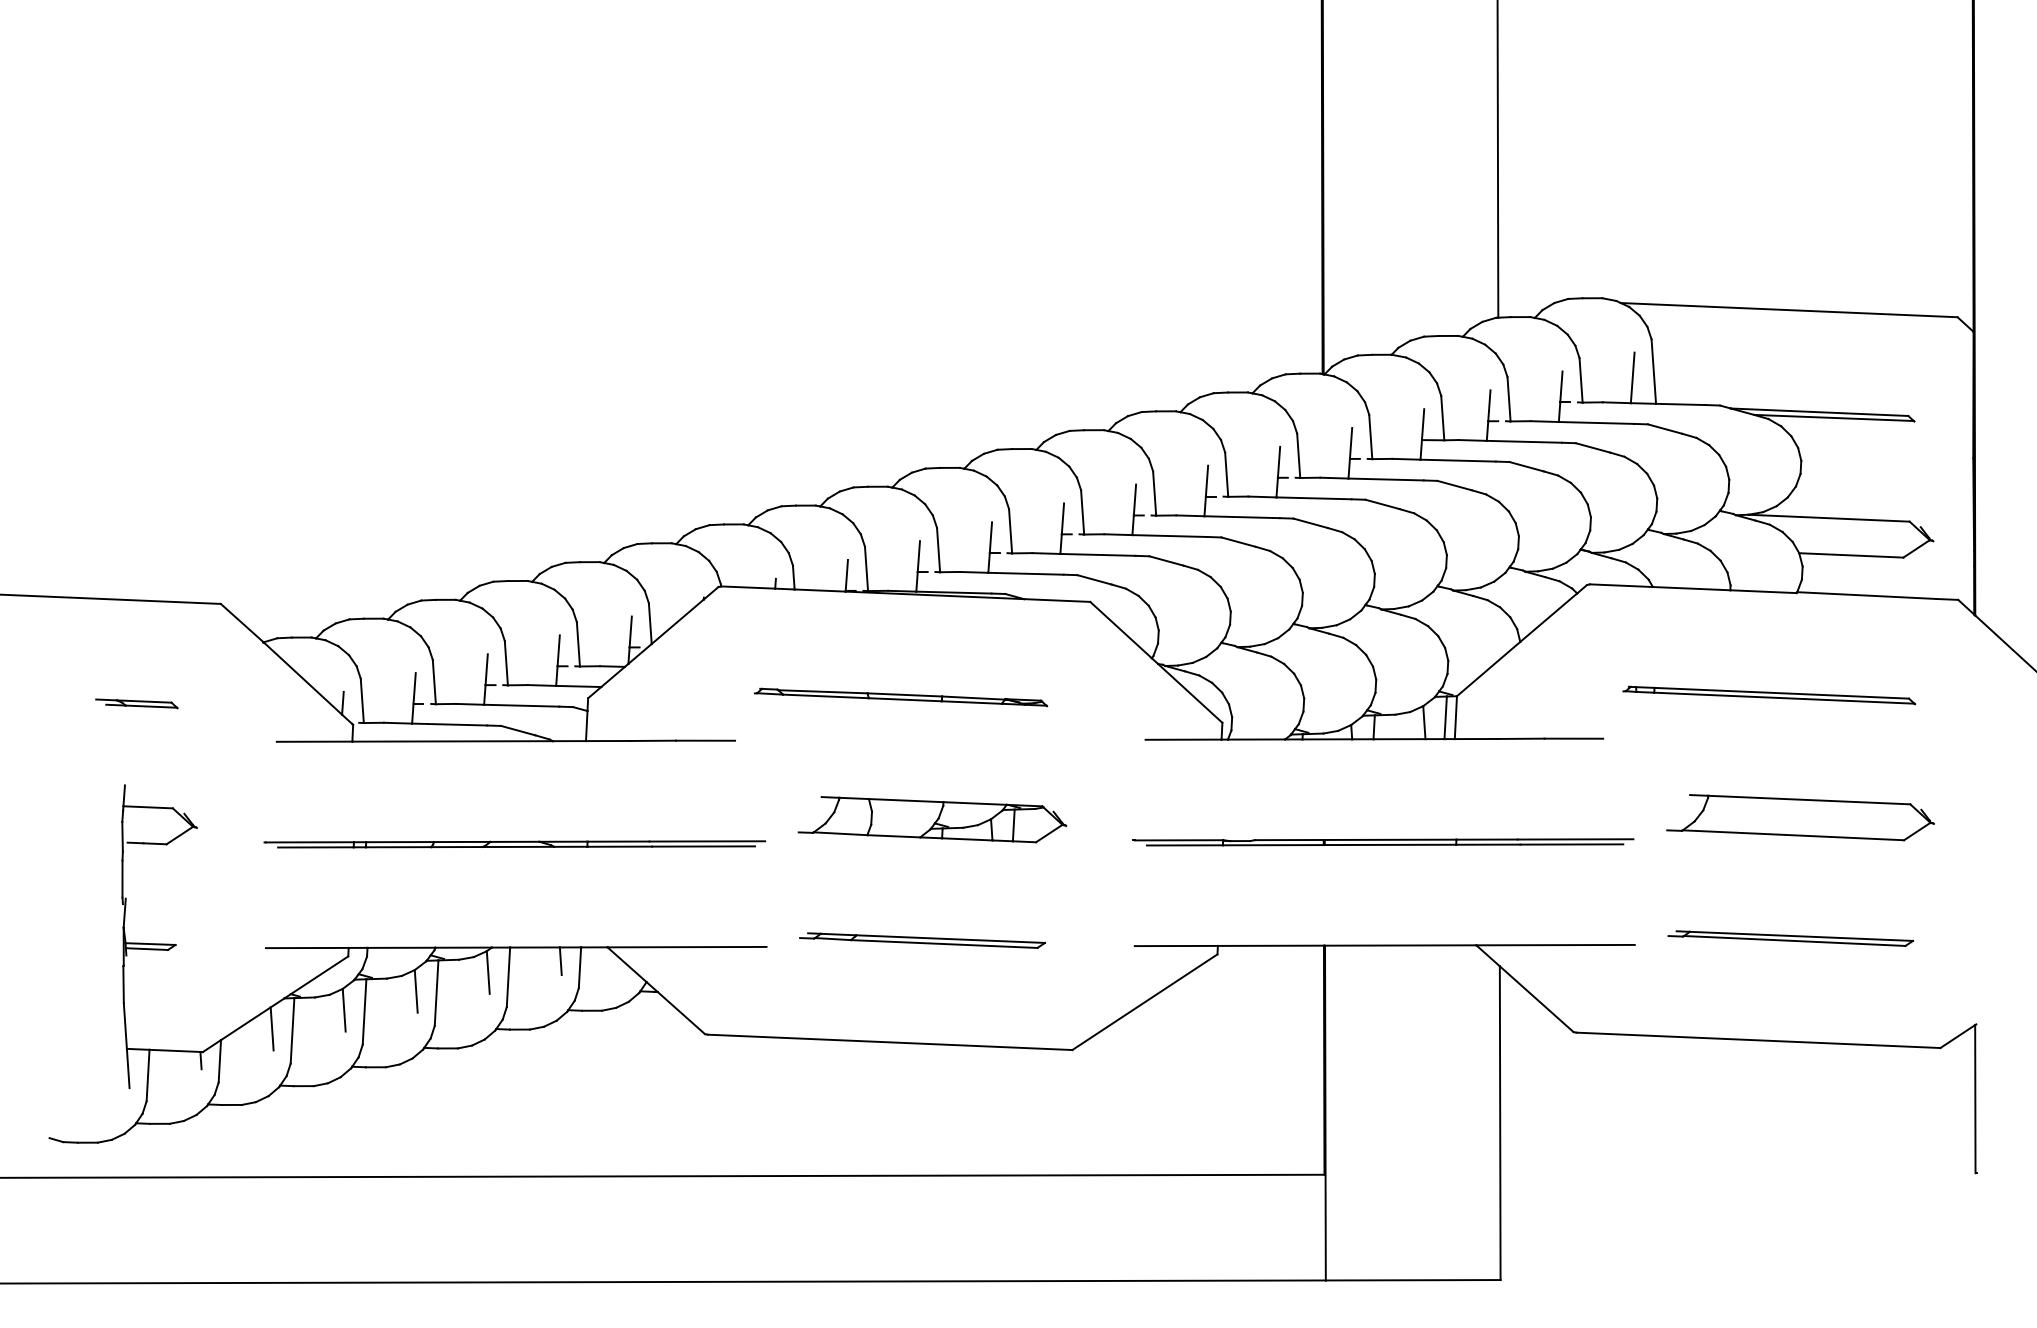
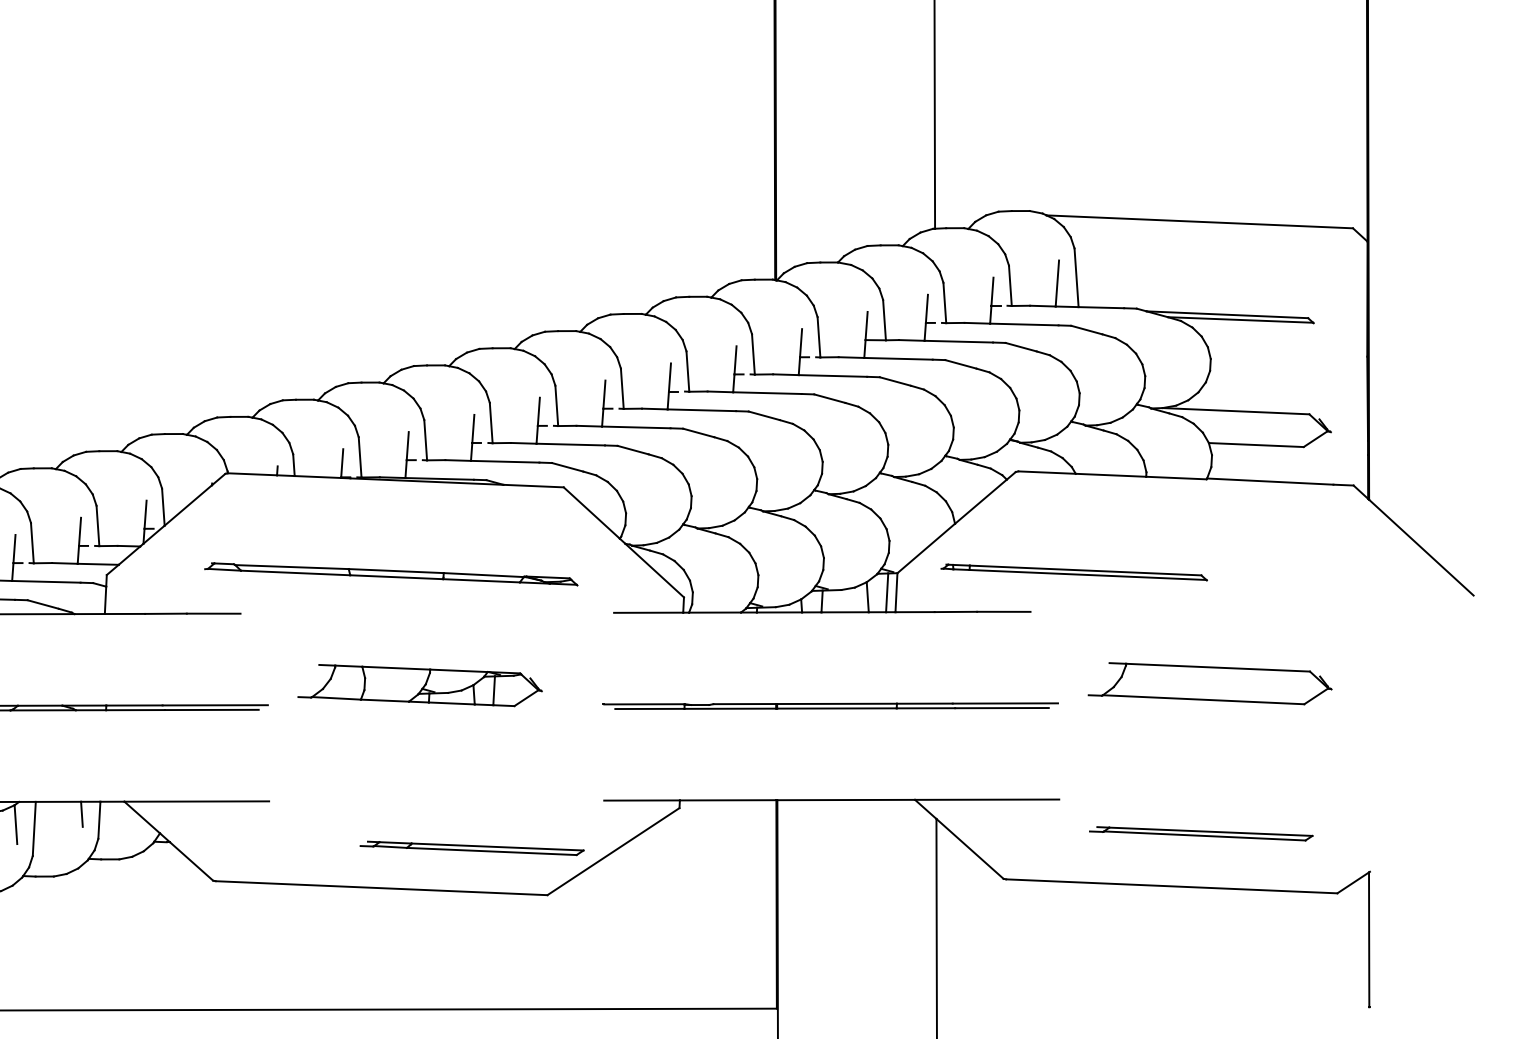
part: (1769, 695) -> (1074, 572), moved
part: (901, 697) -> (391, 574), size x1.4
part: (1790, 938) -> (1200, 833), moved
part: (922, 940) -> (472, 848), moved

